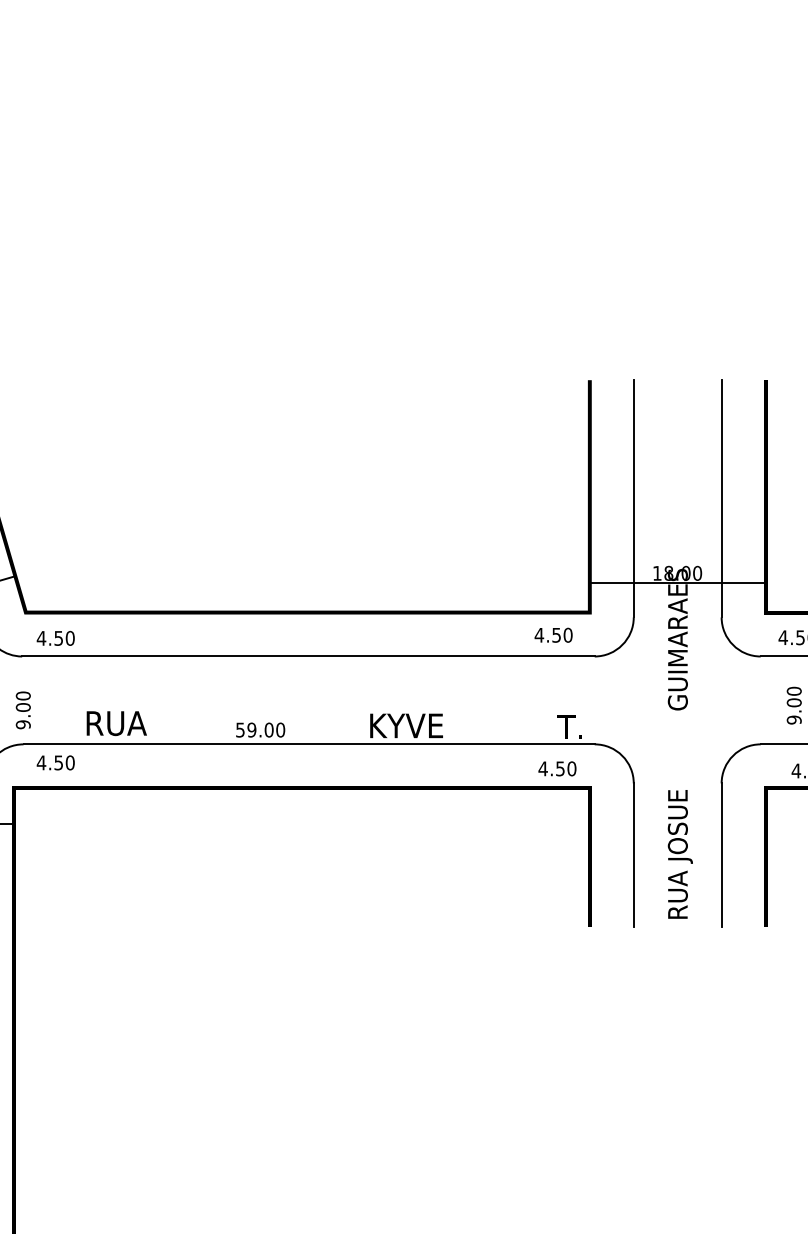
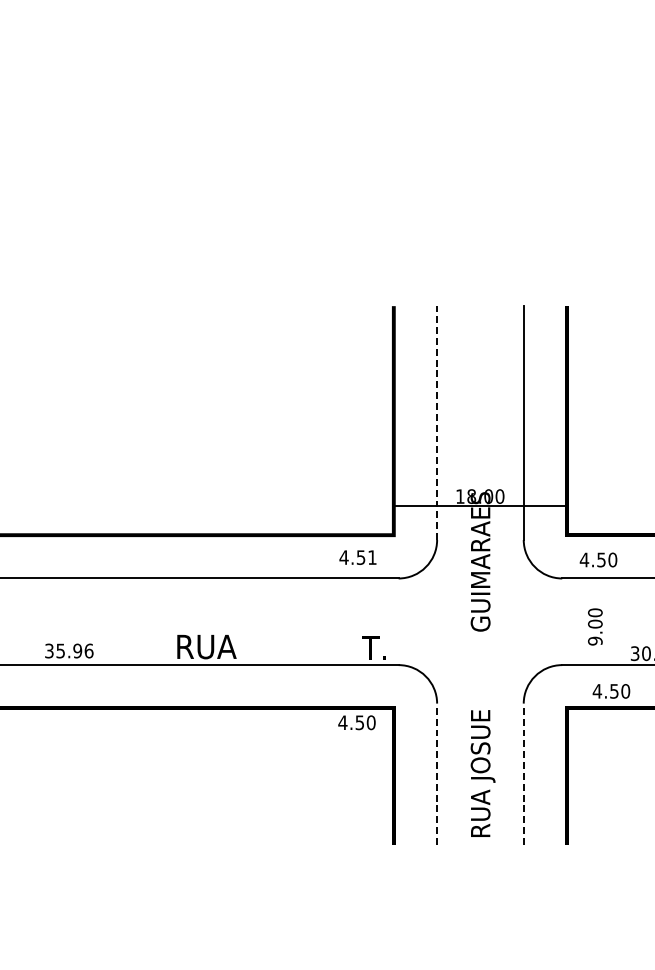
line: (633, 498) -> (436, 422), solid -> dashed
text: (567, 634) -> (371, 556), 4.50 -> 4.51
text: (407, 725) -> (214, 646), KYVE -> RUA
text: (260, 729) -> (69, 650), 59.00 -> 35.96
text: (557, 768) -> (357, 722), moved
line: (633, 855) -> (436, 774), solid -> dashed
line: (721, 855) -> (523, 774), solid -> dashed

